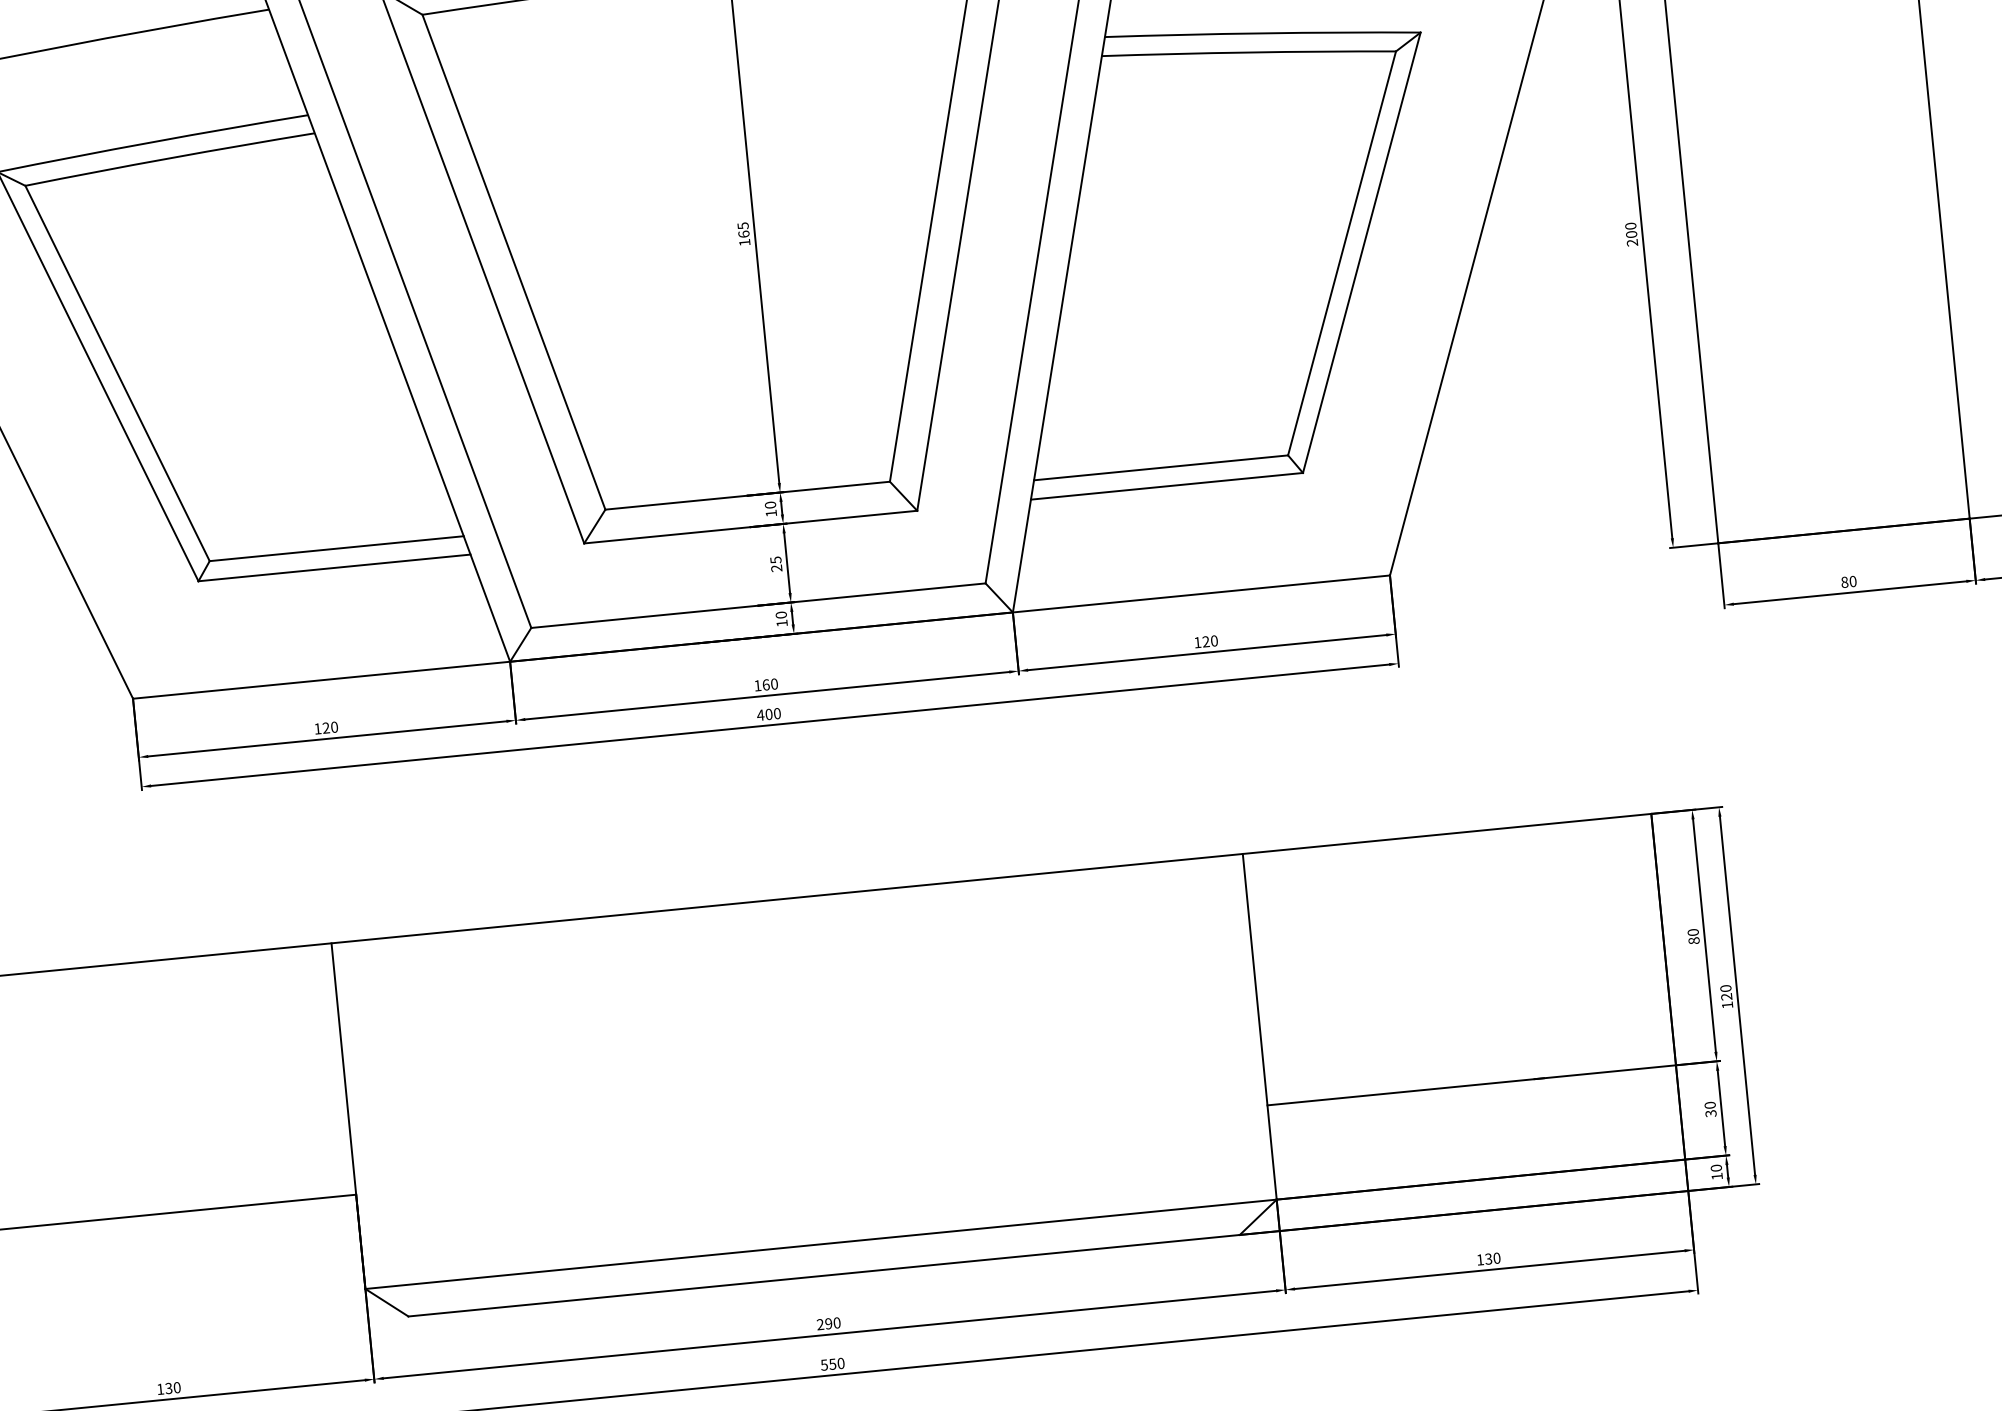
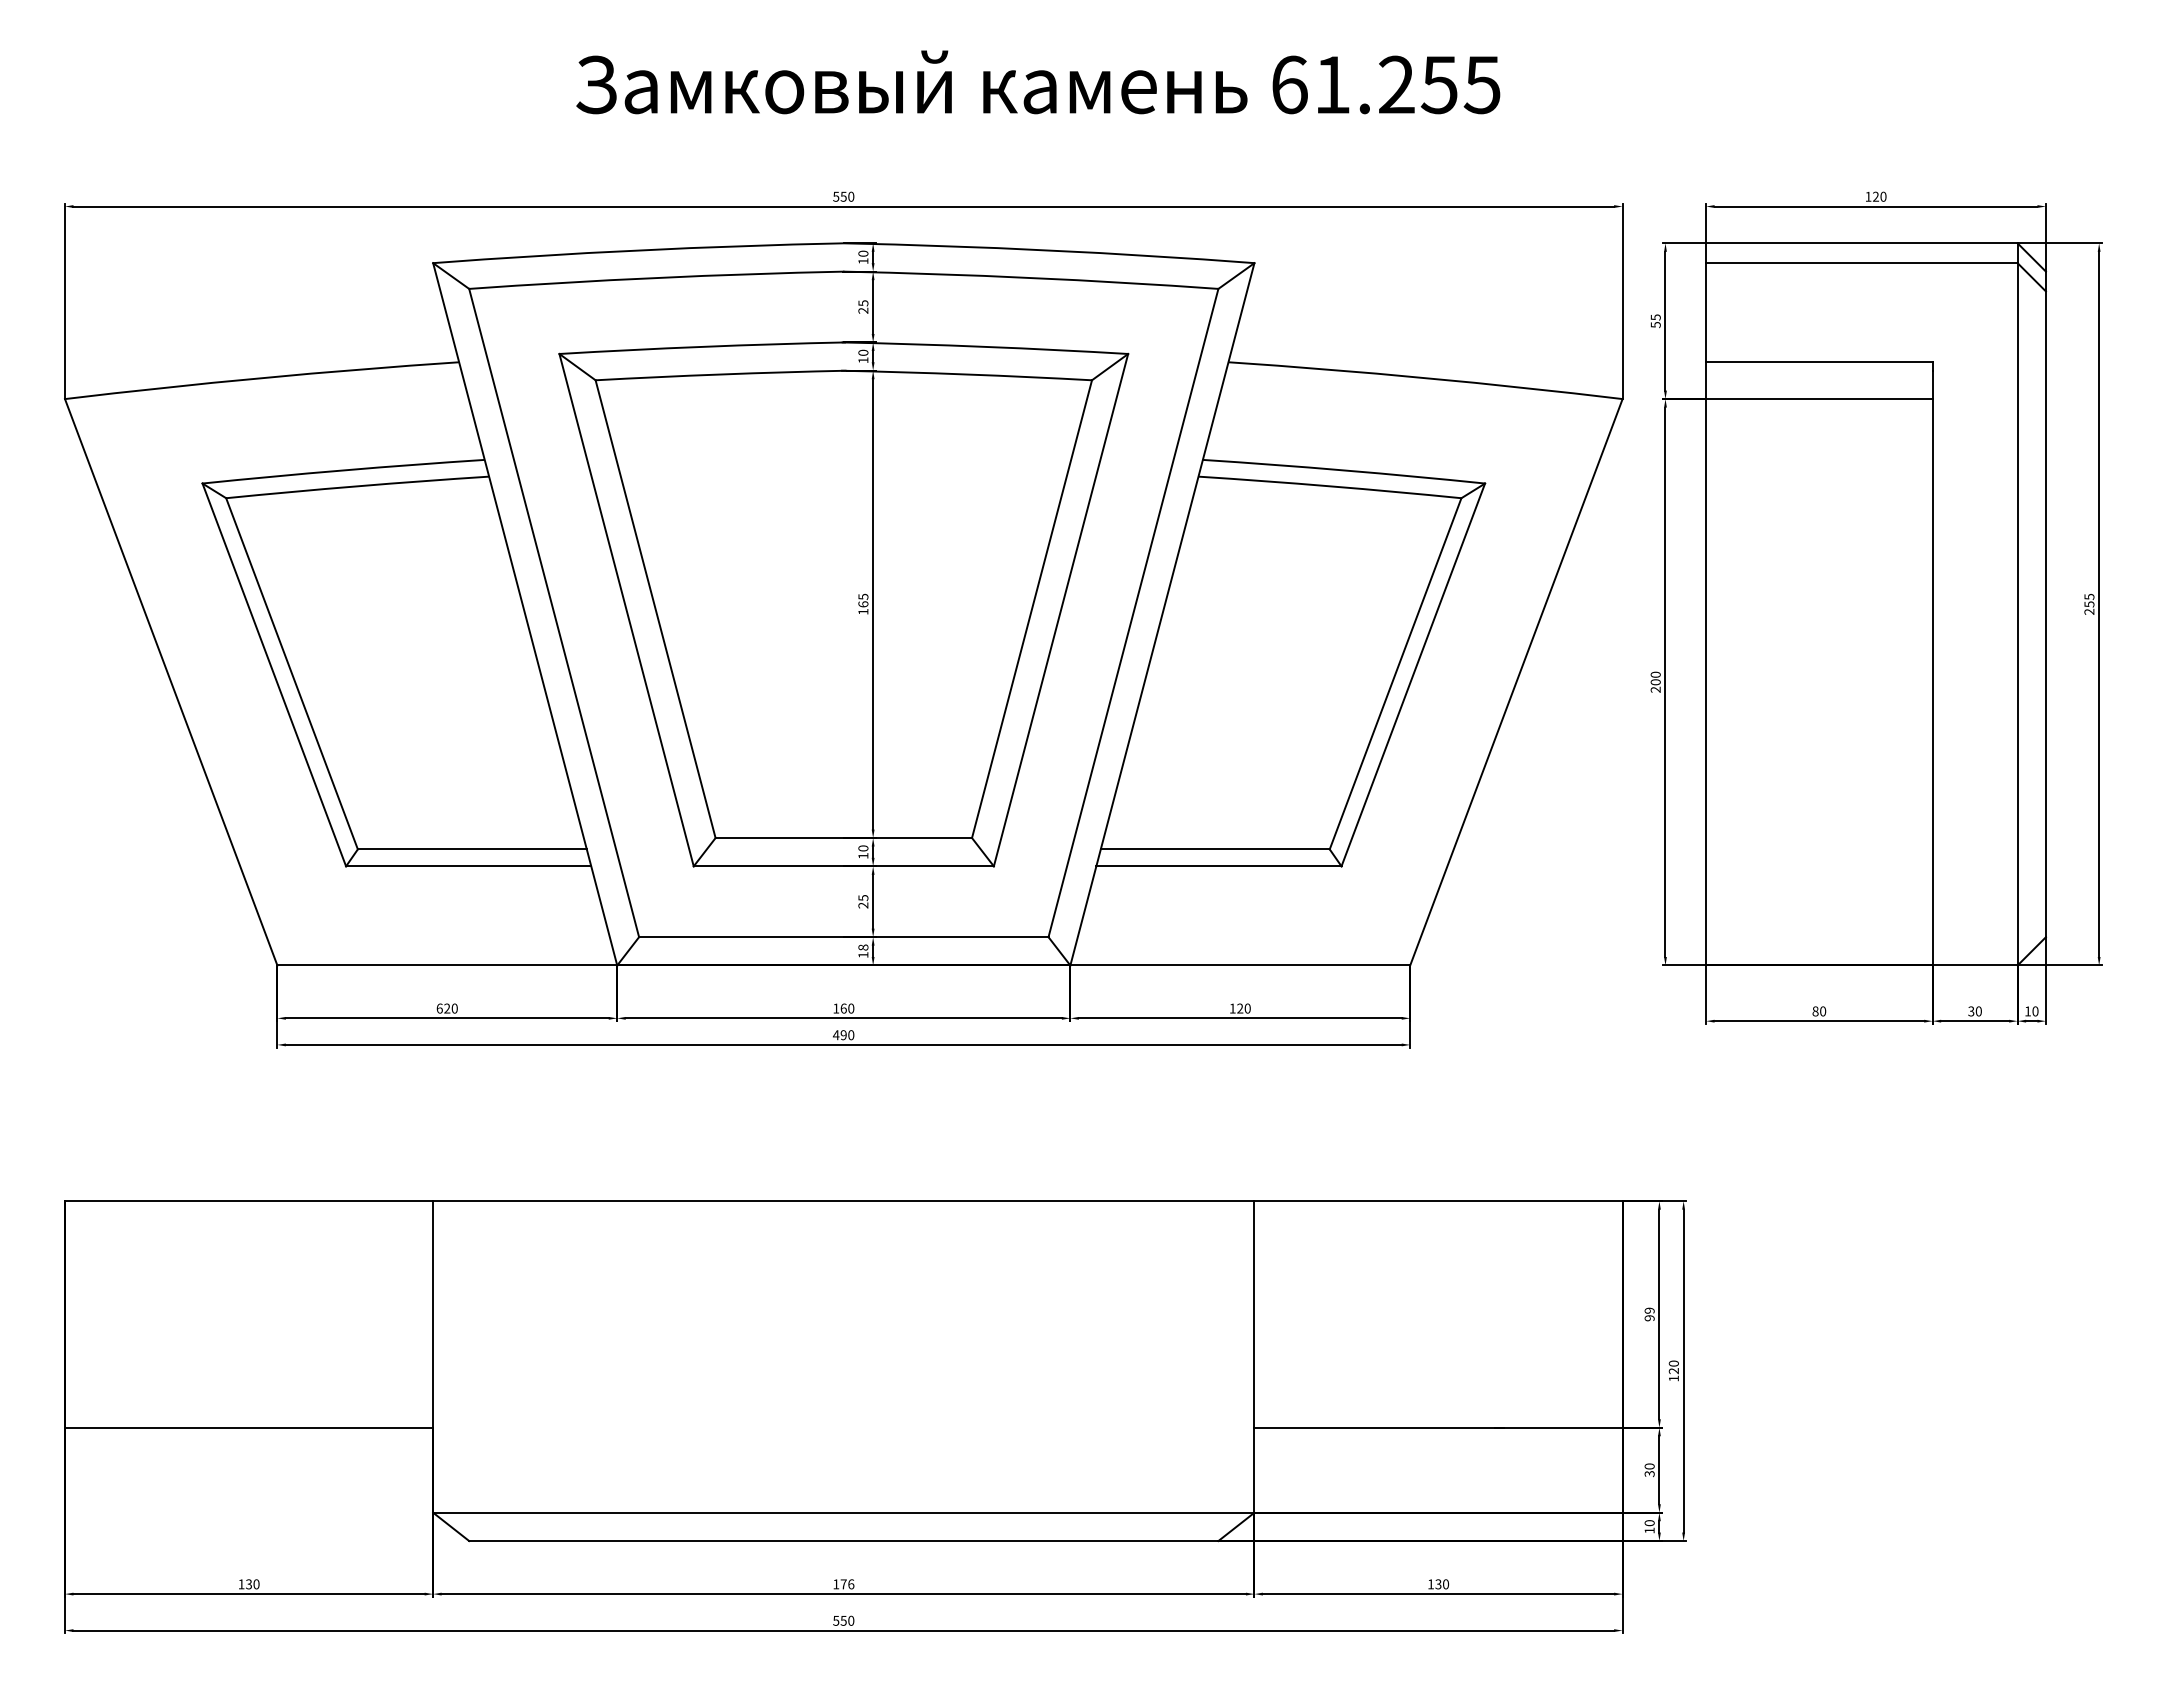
text: (781, 615) -> (863, 947), 10 -> 18
text: (768, 714) -> (843, 1035), 400 -> 490
text: (317, 728) -> (439, 1008), 120 -> 620
text: (1693, 936) -> (1649, 1314), 80 -> 99
text: (828, 1323) -> (843, 1584), 290 -> 176

